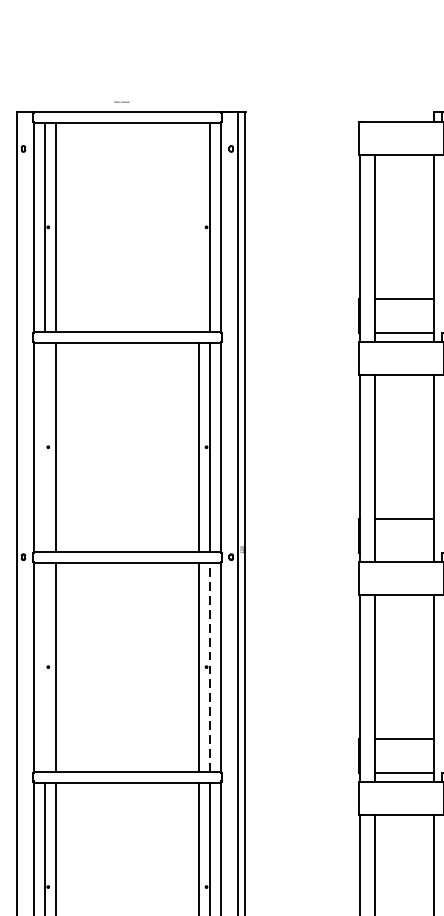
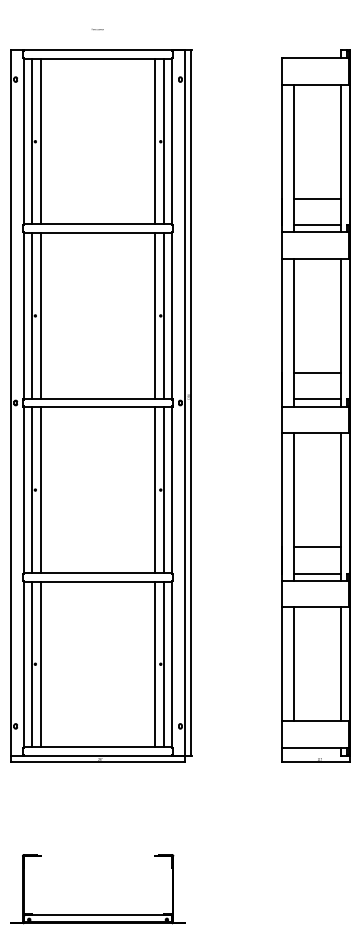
text: (121, 102) -> (97, 29), moved
line: (198, 227) -> (154, 141), added
line: (44, 446) -> (32, 315), added
line: (404, 552) -> (317, 399), added
line: (44, 666) -> (32, 489), added
line: (209, 667) -> (163, 490), dashed -> solid

